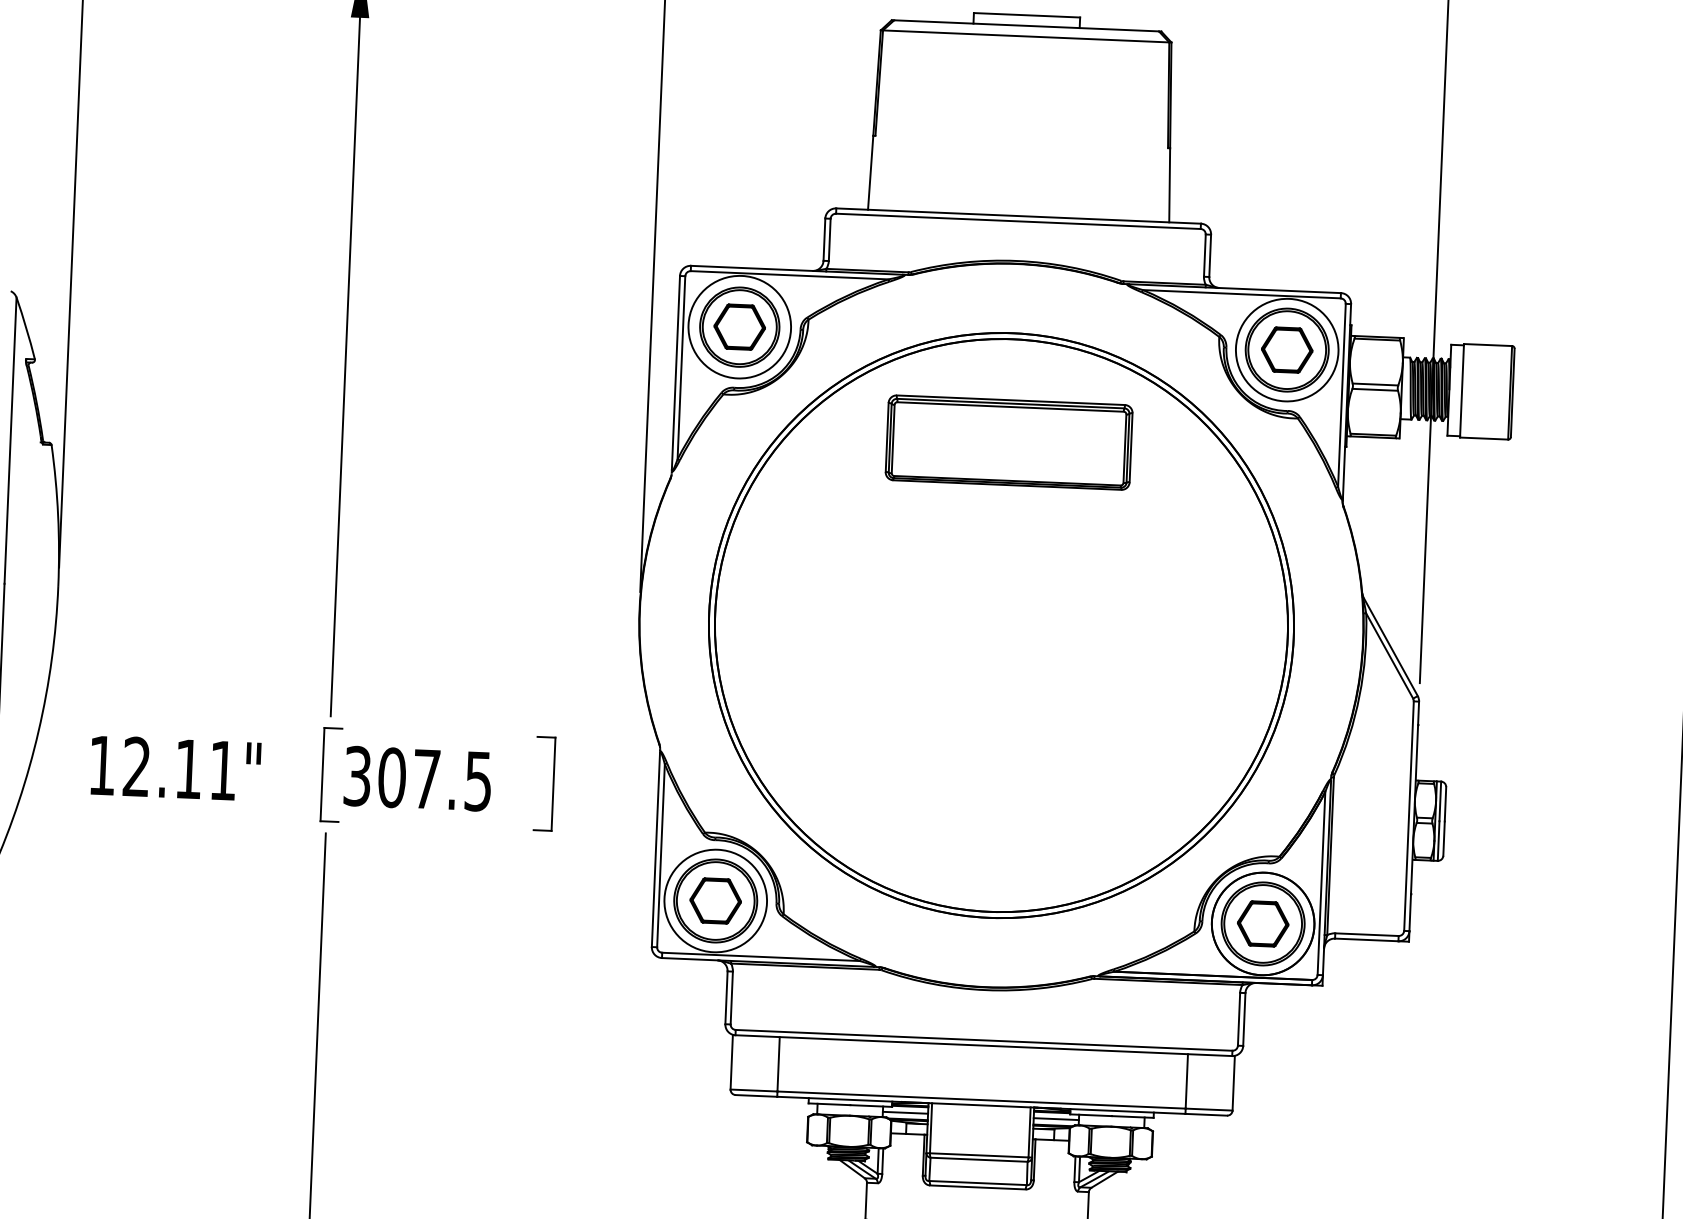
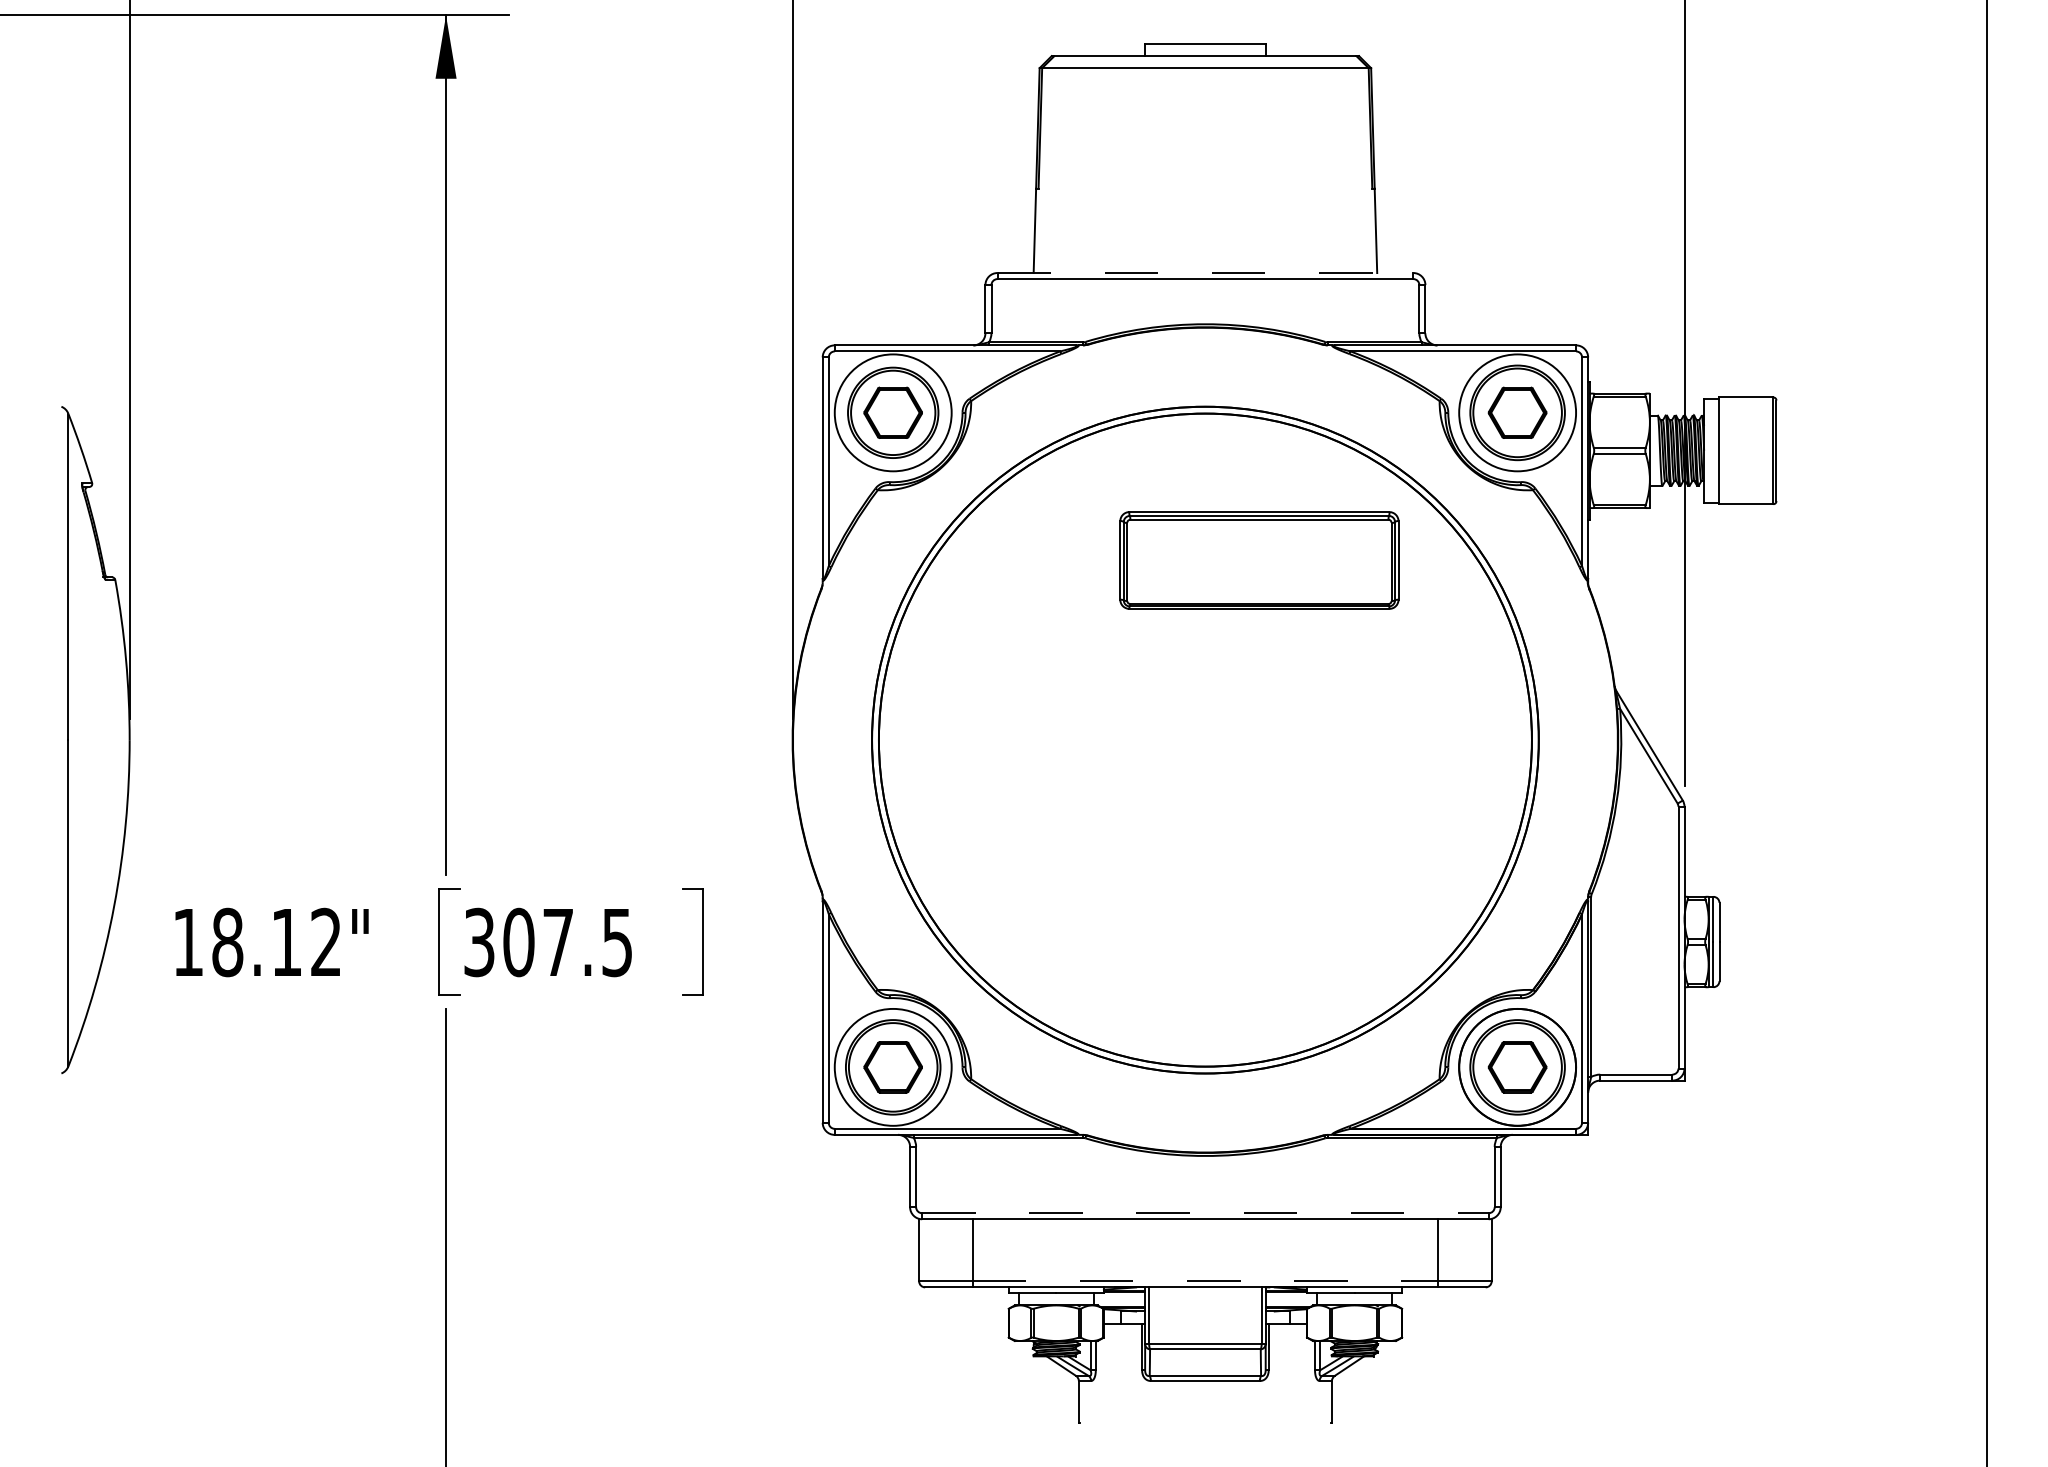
line: (1018, 216) -> (1205, 273), solid -> dashed
part: (1009, 442) -> (1259, 560), moved
text: (179, 768) -> (276, 942), 12.11" -> 18.12"
line: (984, 1040) -> (1205, 1213), solid -> dashed
line: (981, 1100) -> (1205, 1281), solid -> dashed
line: (905, 1112) -> (1119, 1299), removed
line: (1056, 1119) -> (1291, 1299), removed

